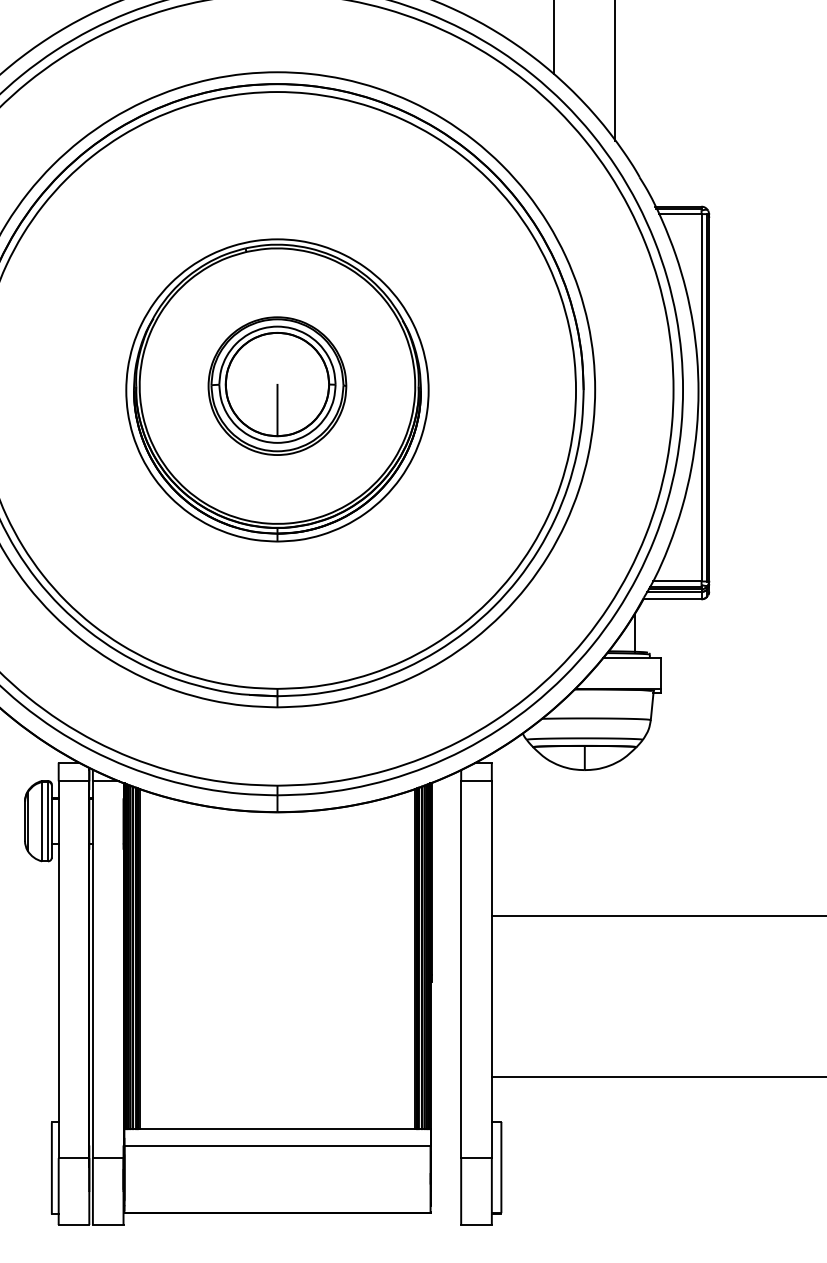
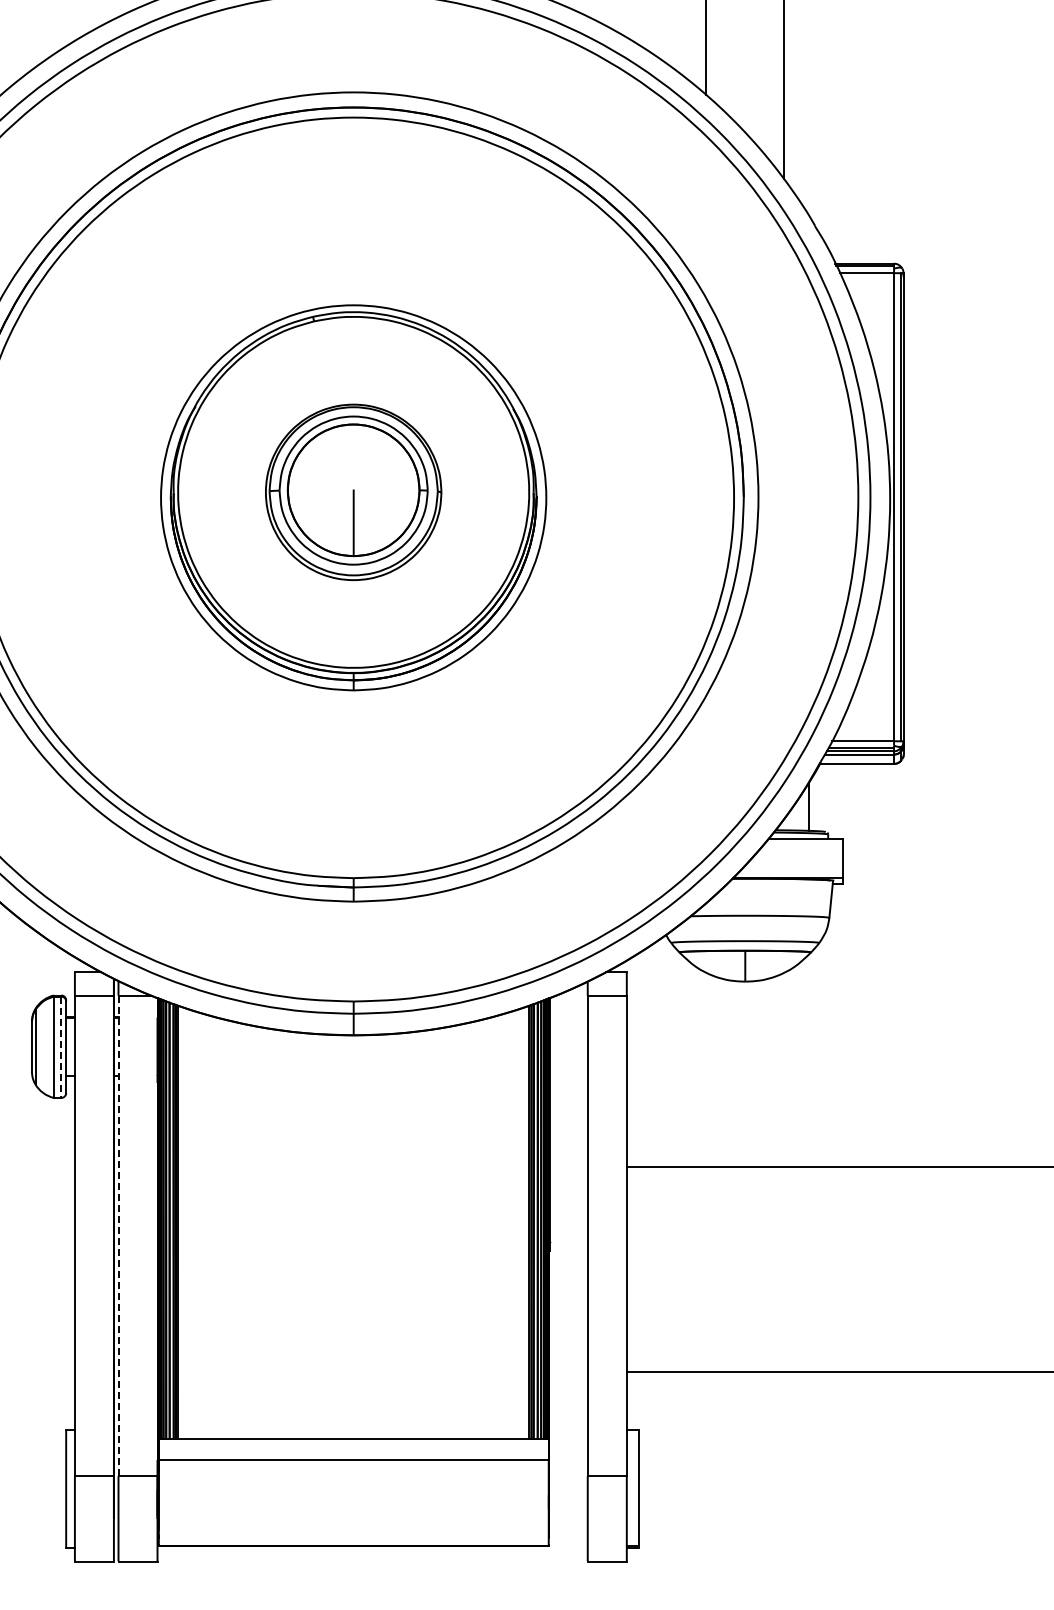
line: (48, 821) -> (61, 1047), solid -> dashed
line: (92, 969) -> (118, 1235), solid -> dashed

